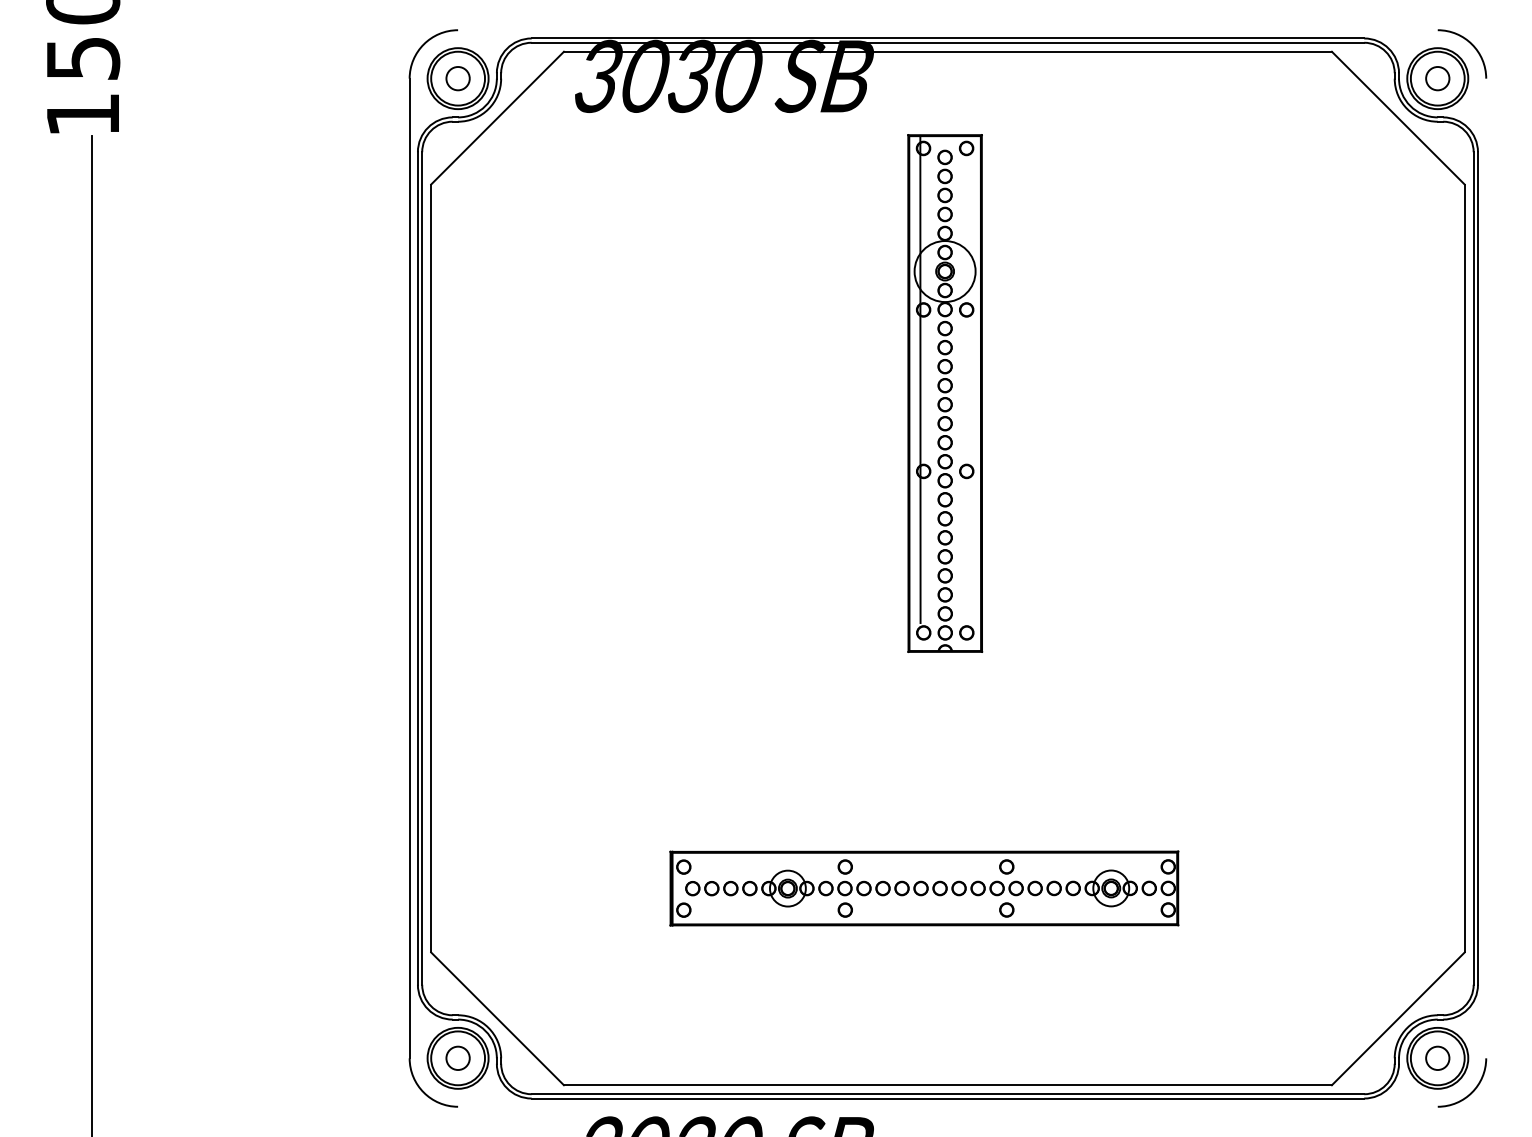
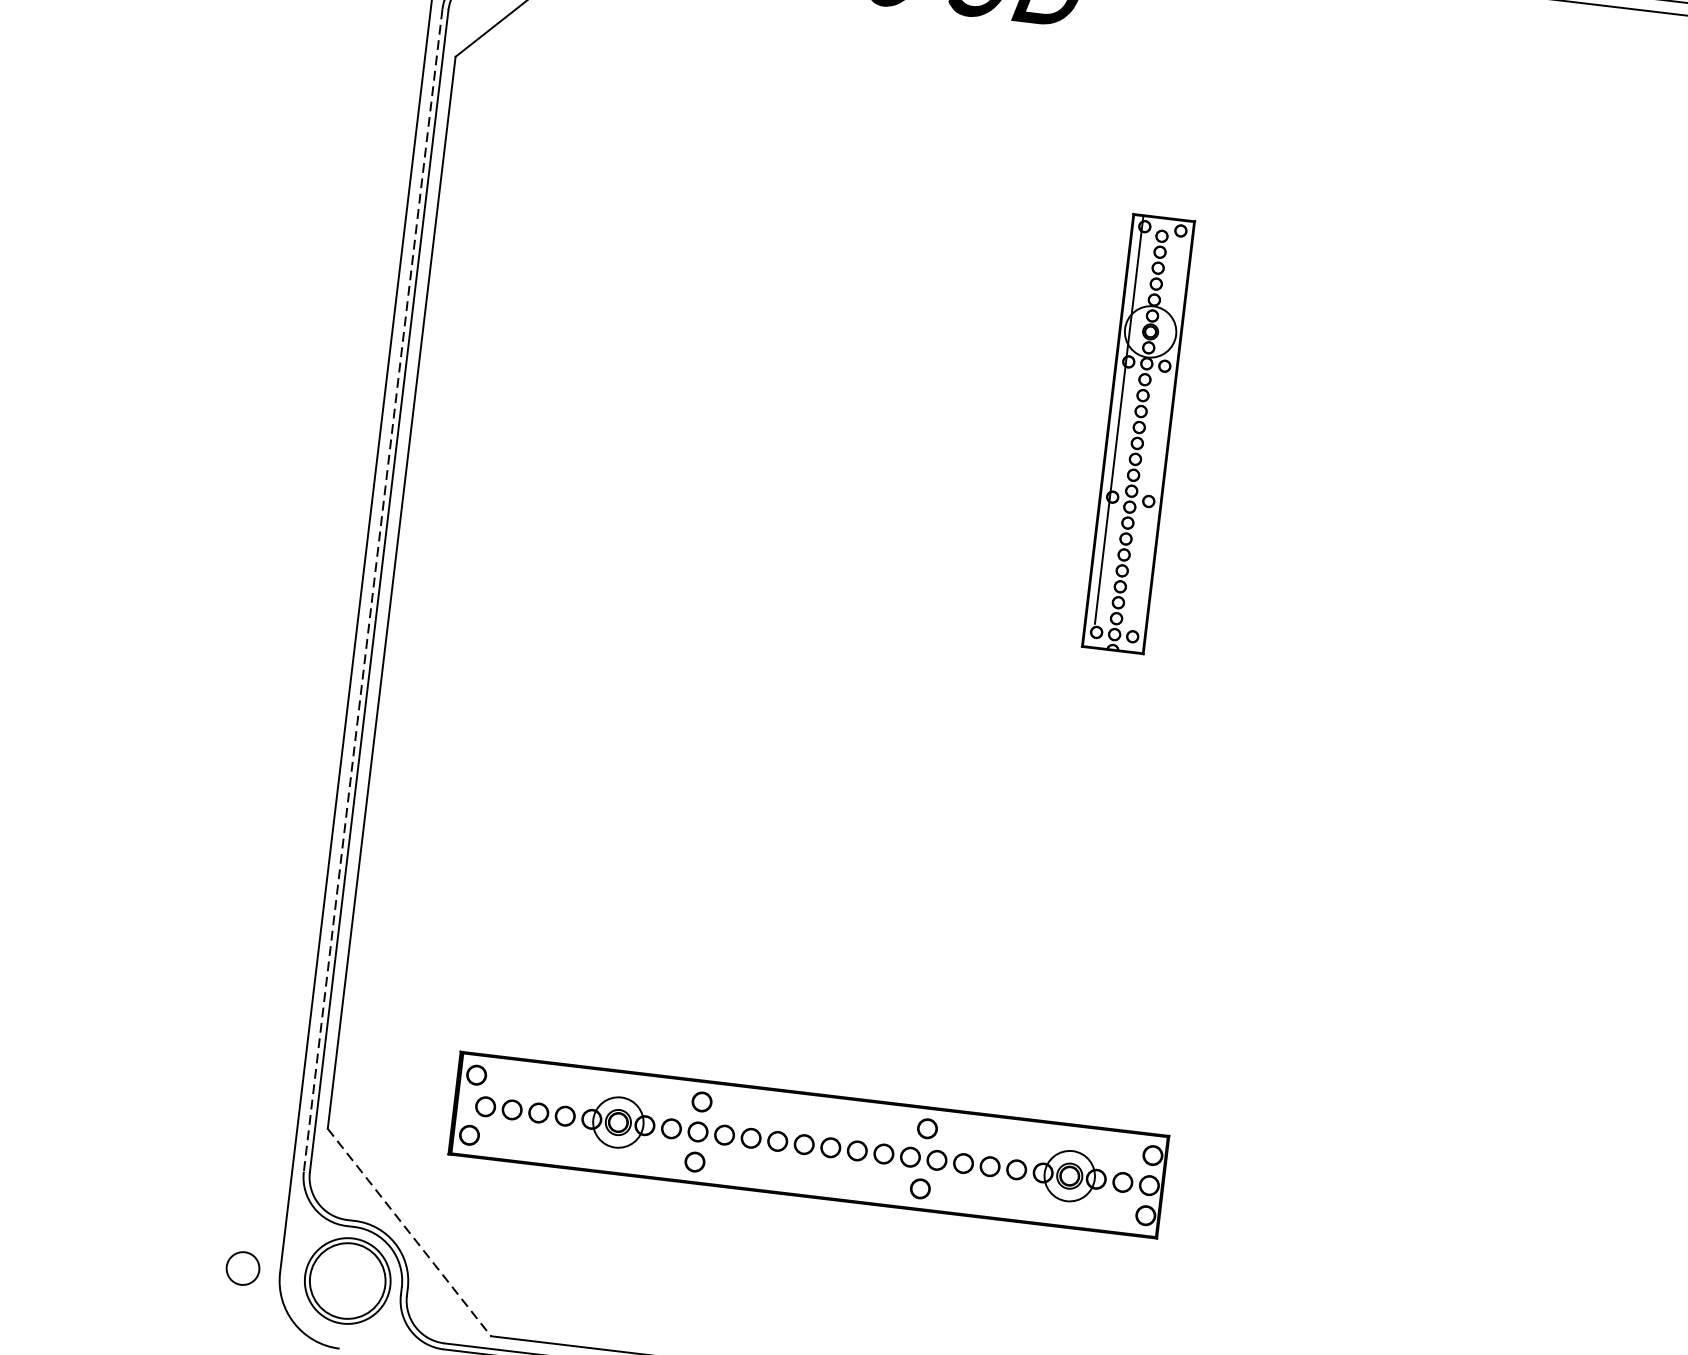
part: (945, 393) -> (1138, 434), size x0.6
line: (417, 569) -> (372, 591), solid -> dashed
part: (924, 888) -> (809, 1145), moved
line: (497, 1018) -> (409, 1231), solid -> dashed
circle: (457, 1057) -> (242, 1267), moved

